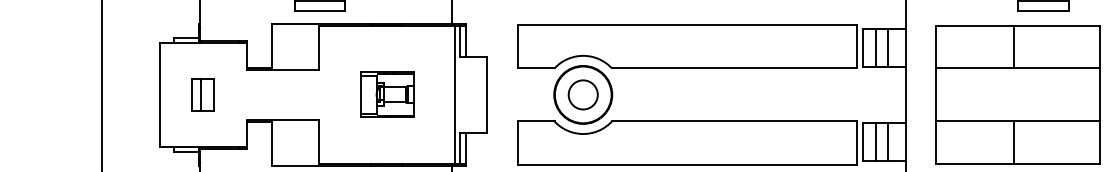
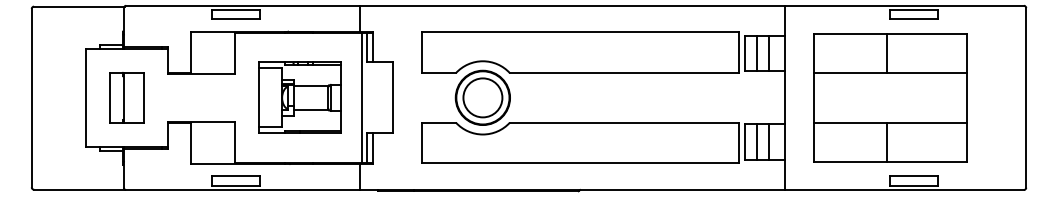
part: (202, 94) -> (126, 97), size x1.67
part: (387, 94) -> (299, 97), size x1.67
circle: (582, 94) -> (482, 97), size x1.43

